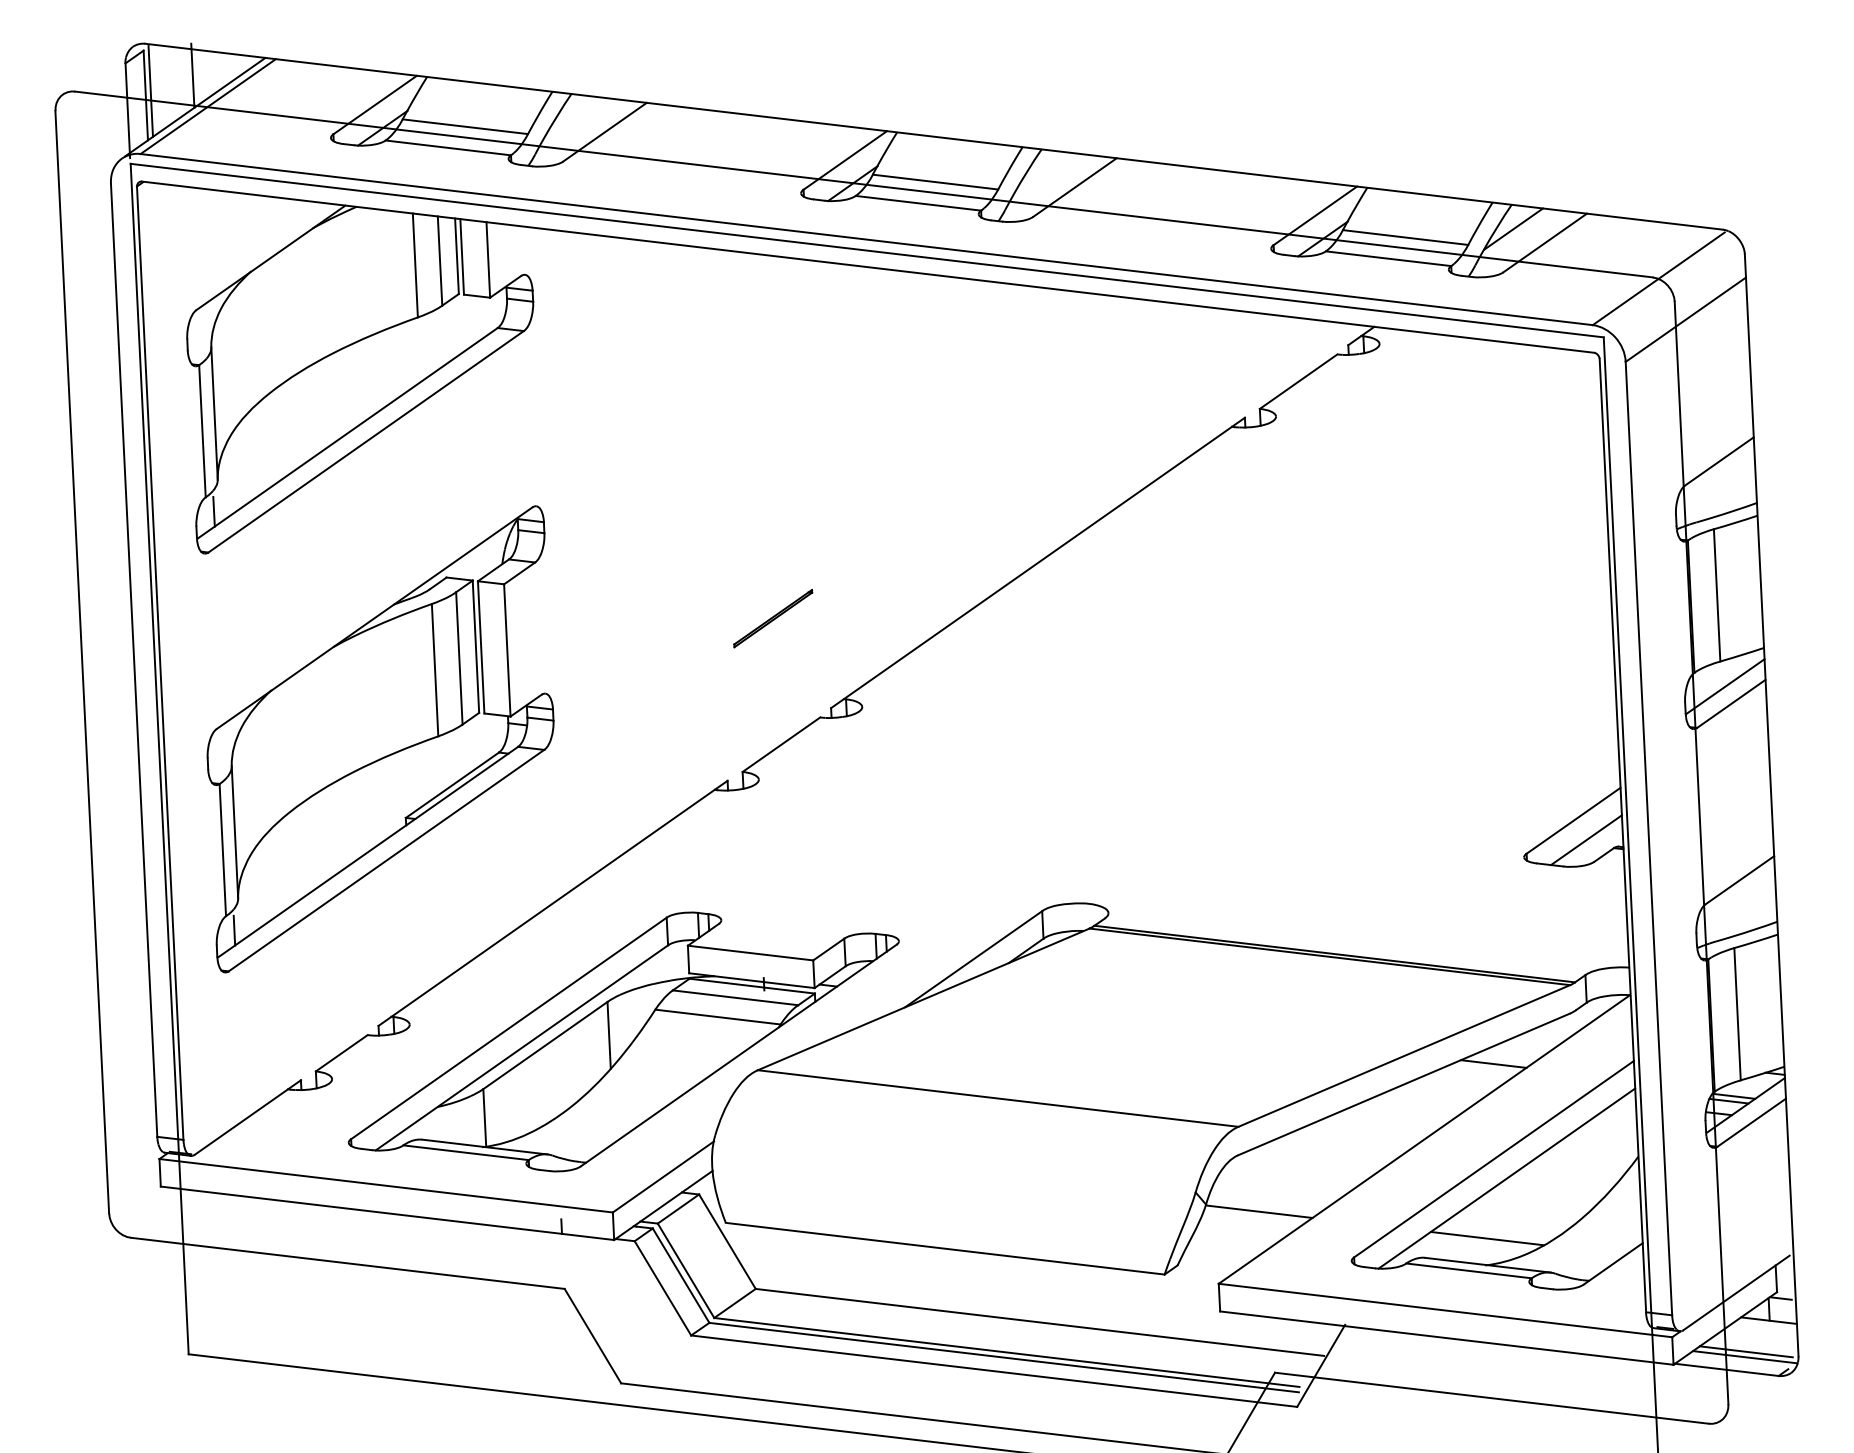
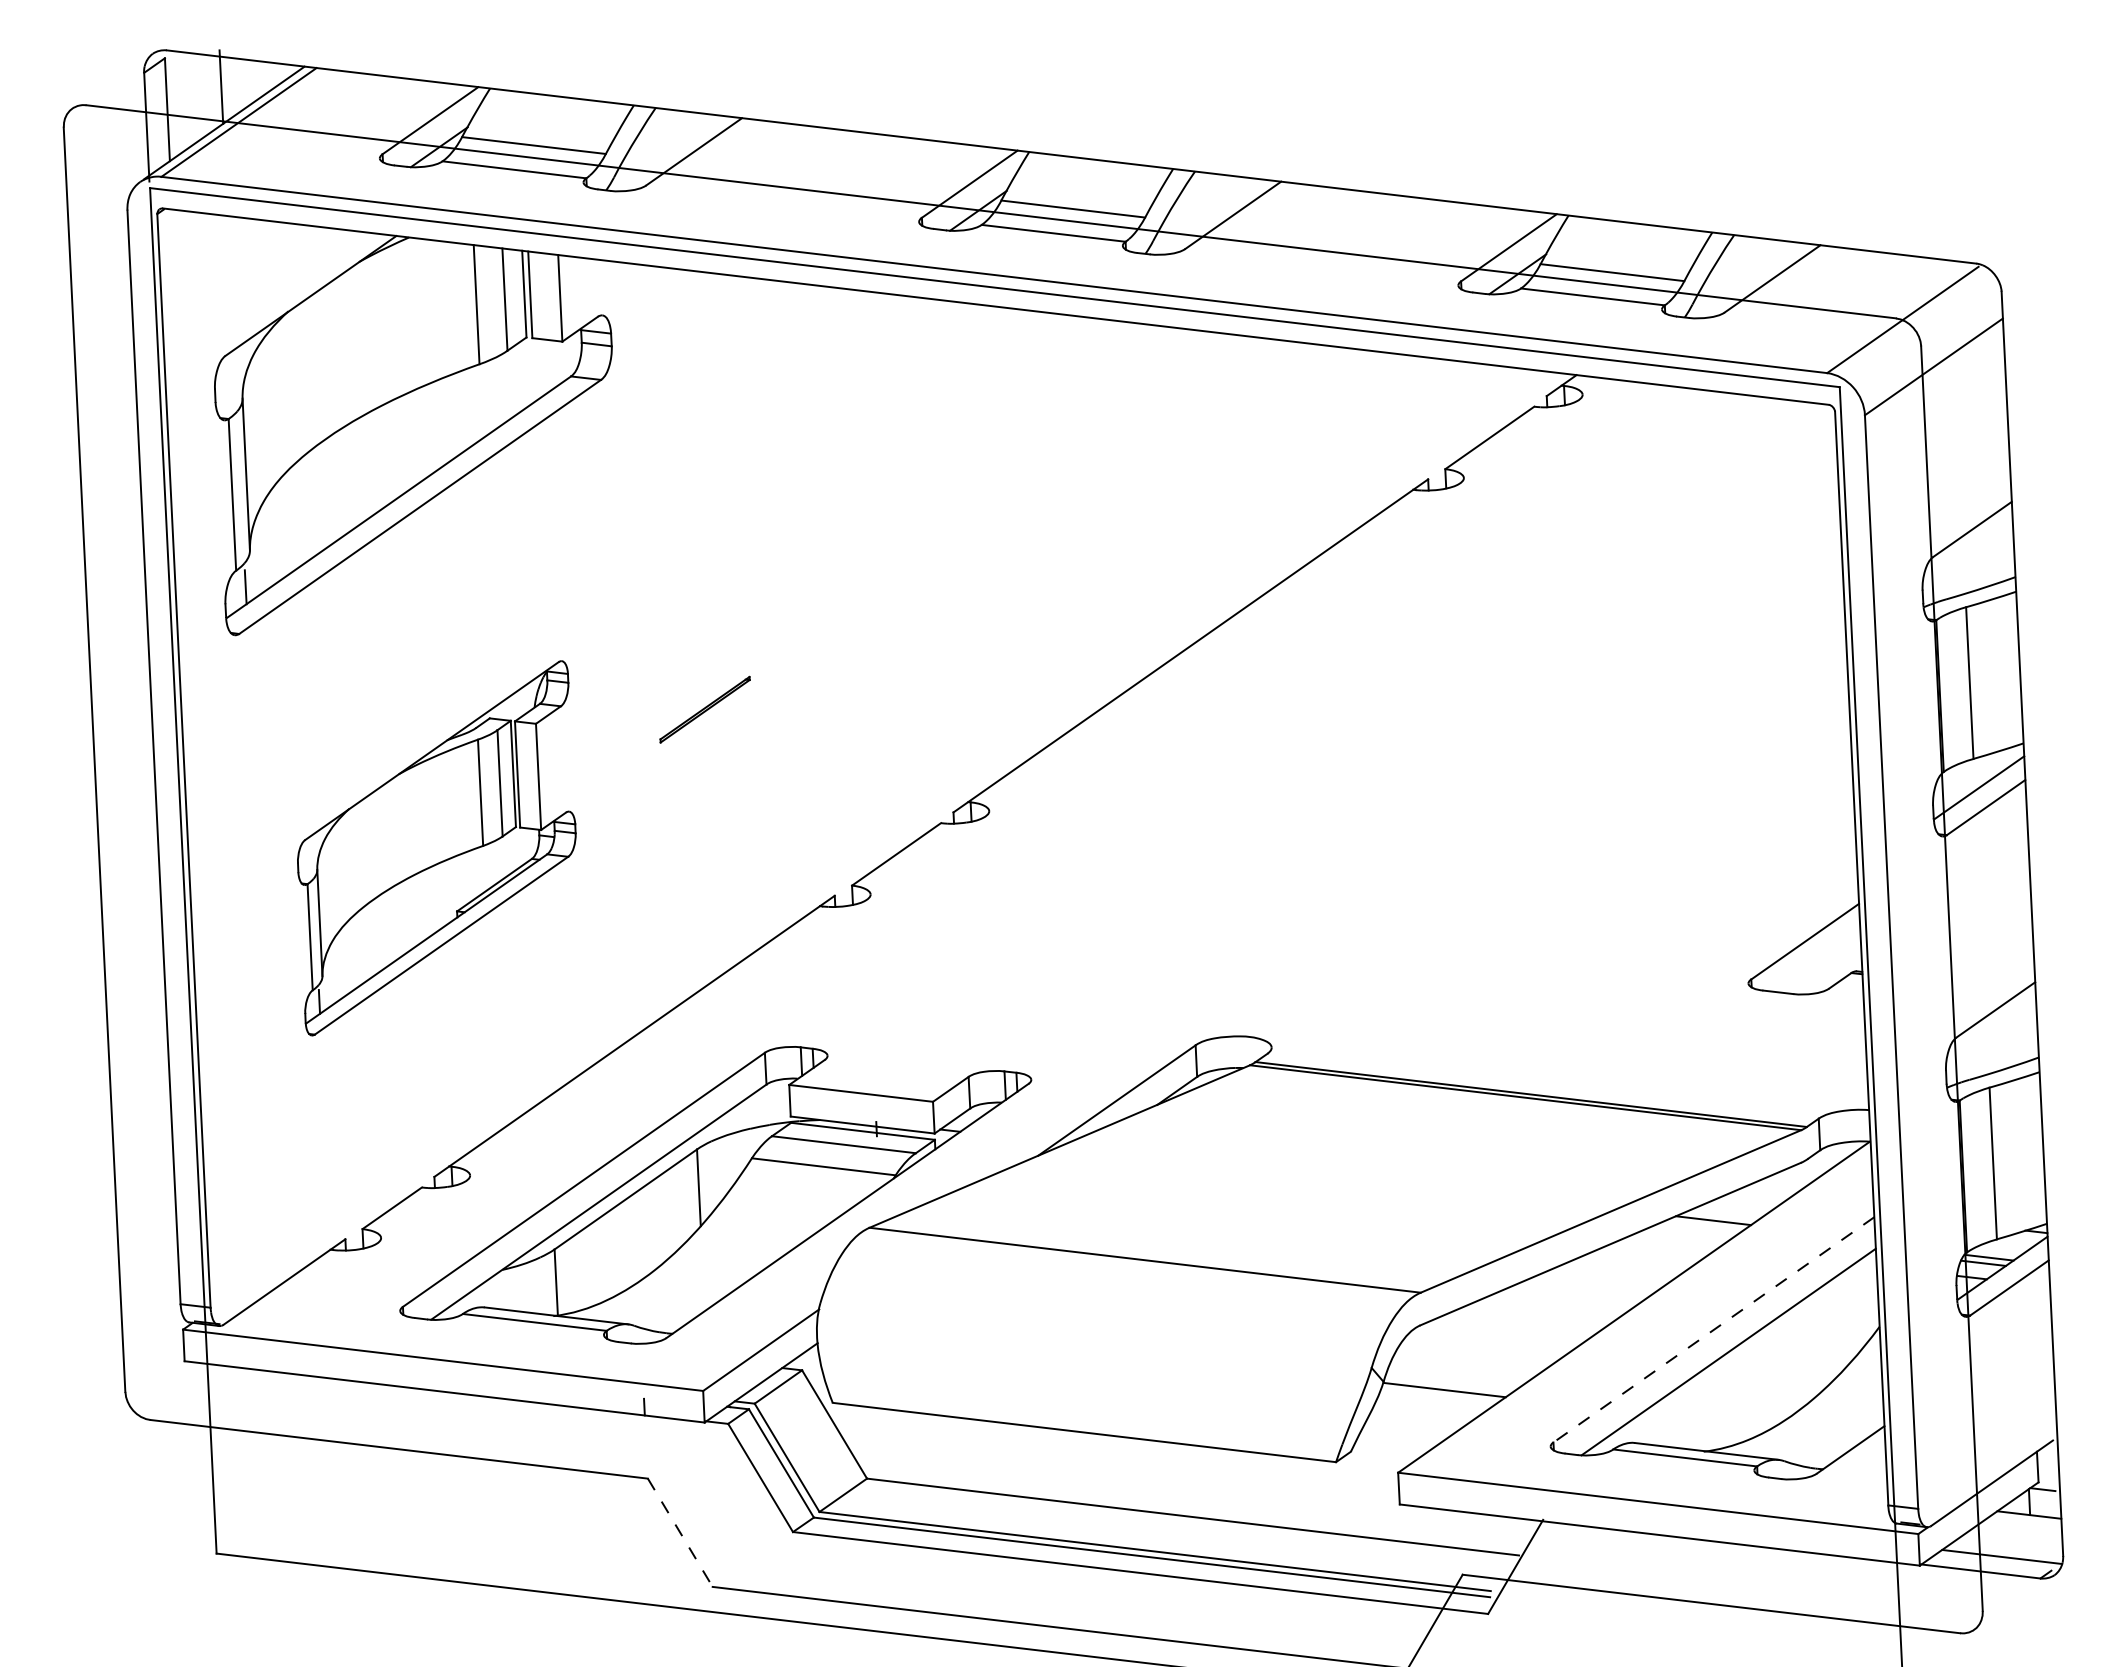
line: (150, 90) -> (172, 104), removed
line: (1513, 228) -> (1736, 262), removed
part: (772, 618) -> (704, 709), moved
part: (380, 739) -> (436, 848), size x0.7
line: (1586, 839) -> (1819, 963), removed
line: (1493, 1159) -> (1713, 1330), solid -> dashed
line: (1487, 1238) -> (1706, 1420), removed
line: (593, 1336) -> (680, 1533), solid -> dashed
line: (1745, 1351) -> (2002, 1550), removed

